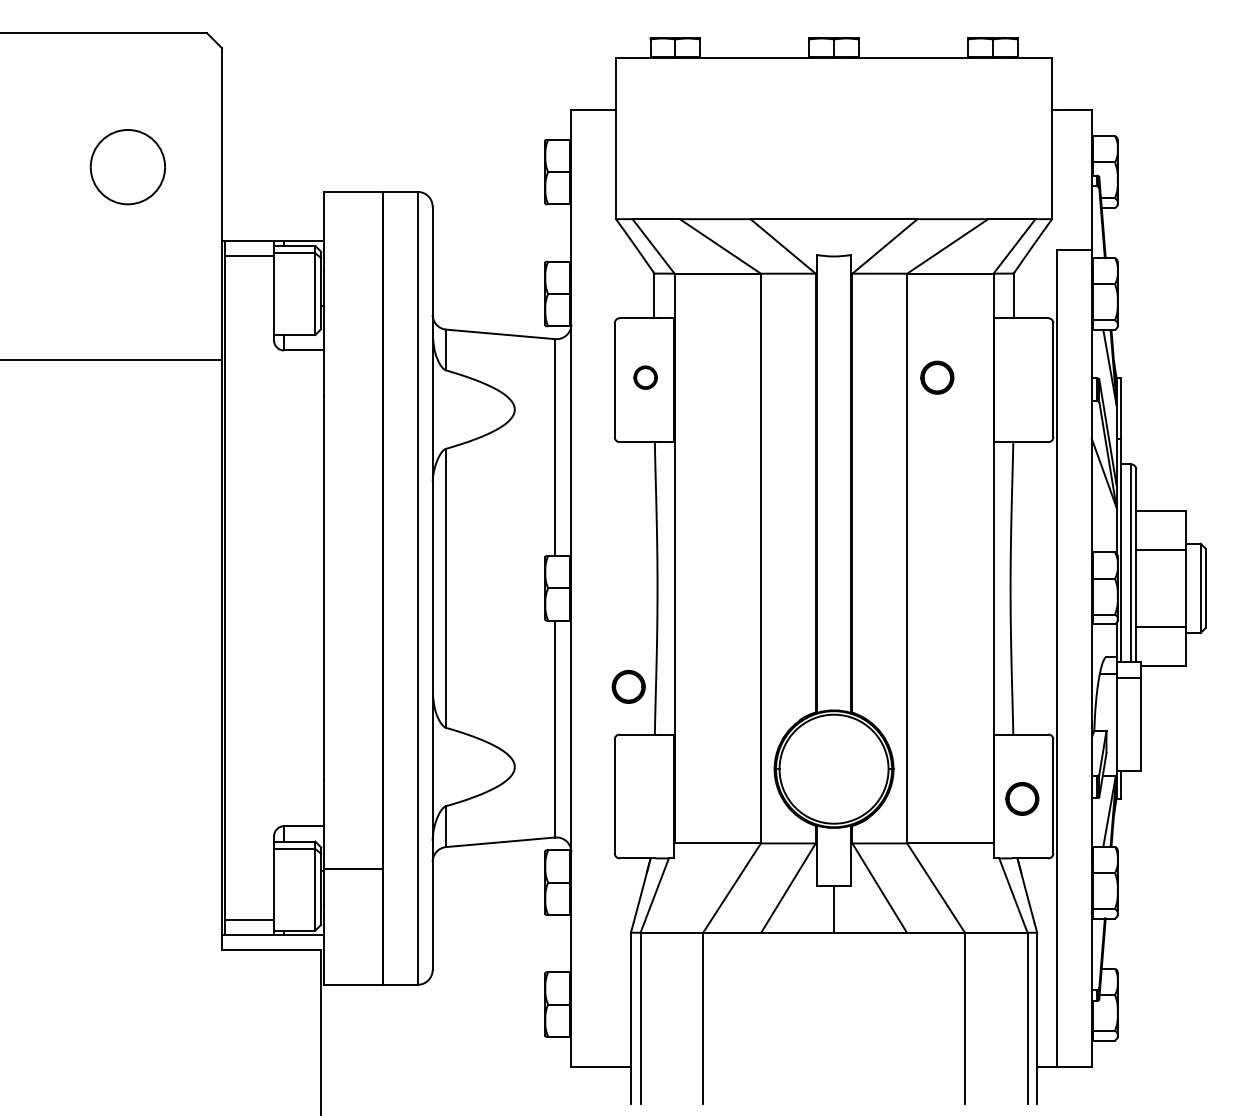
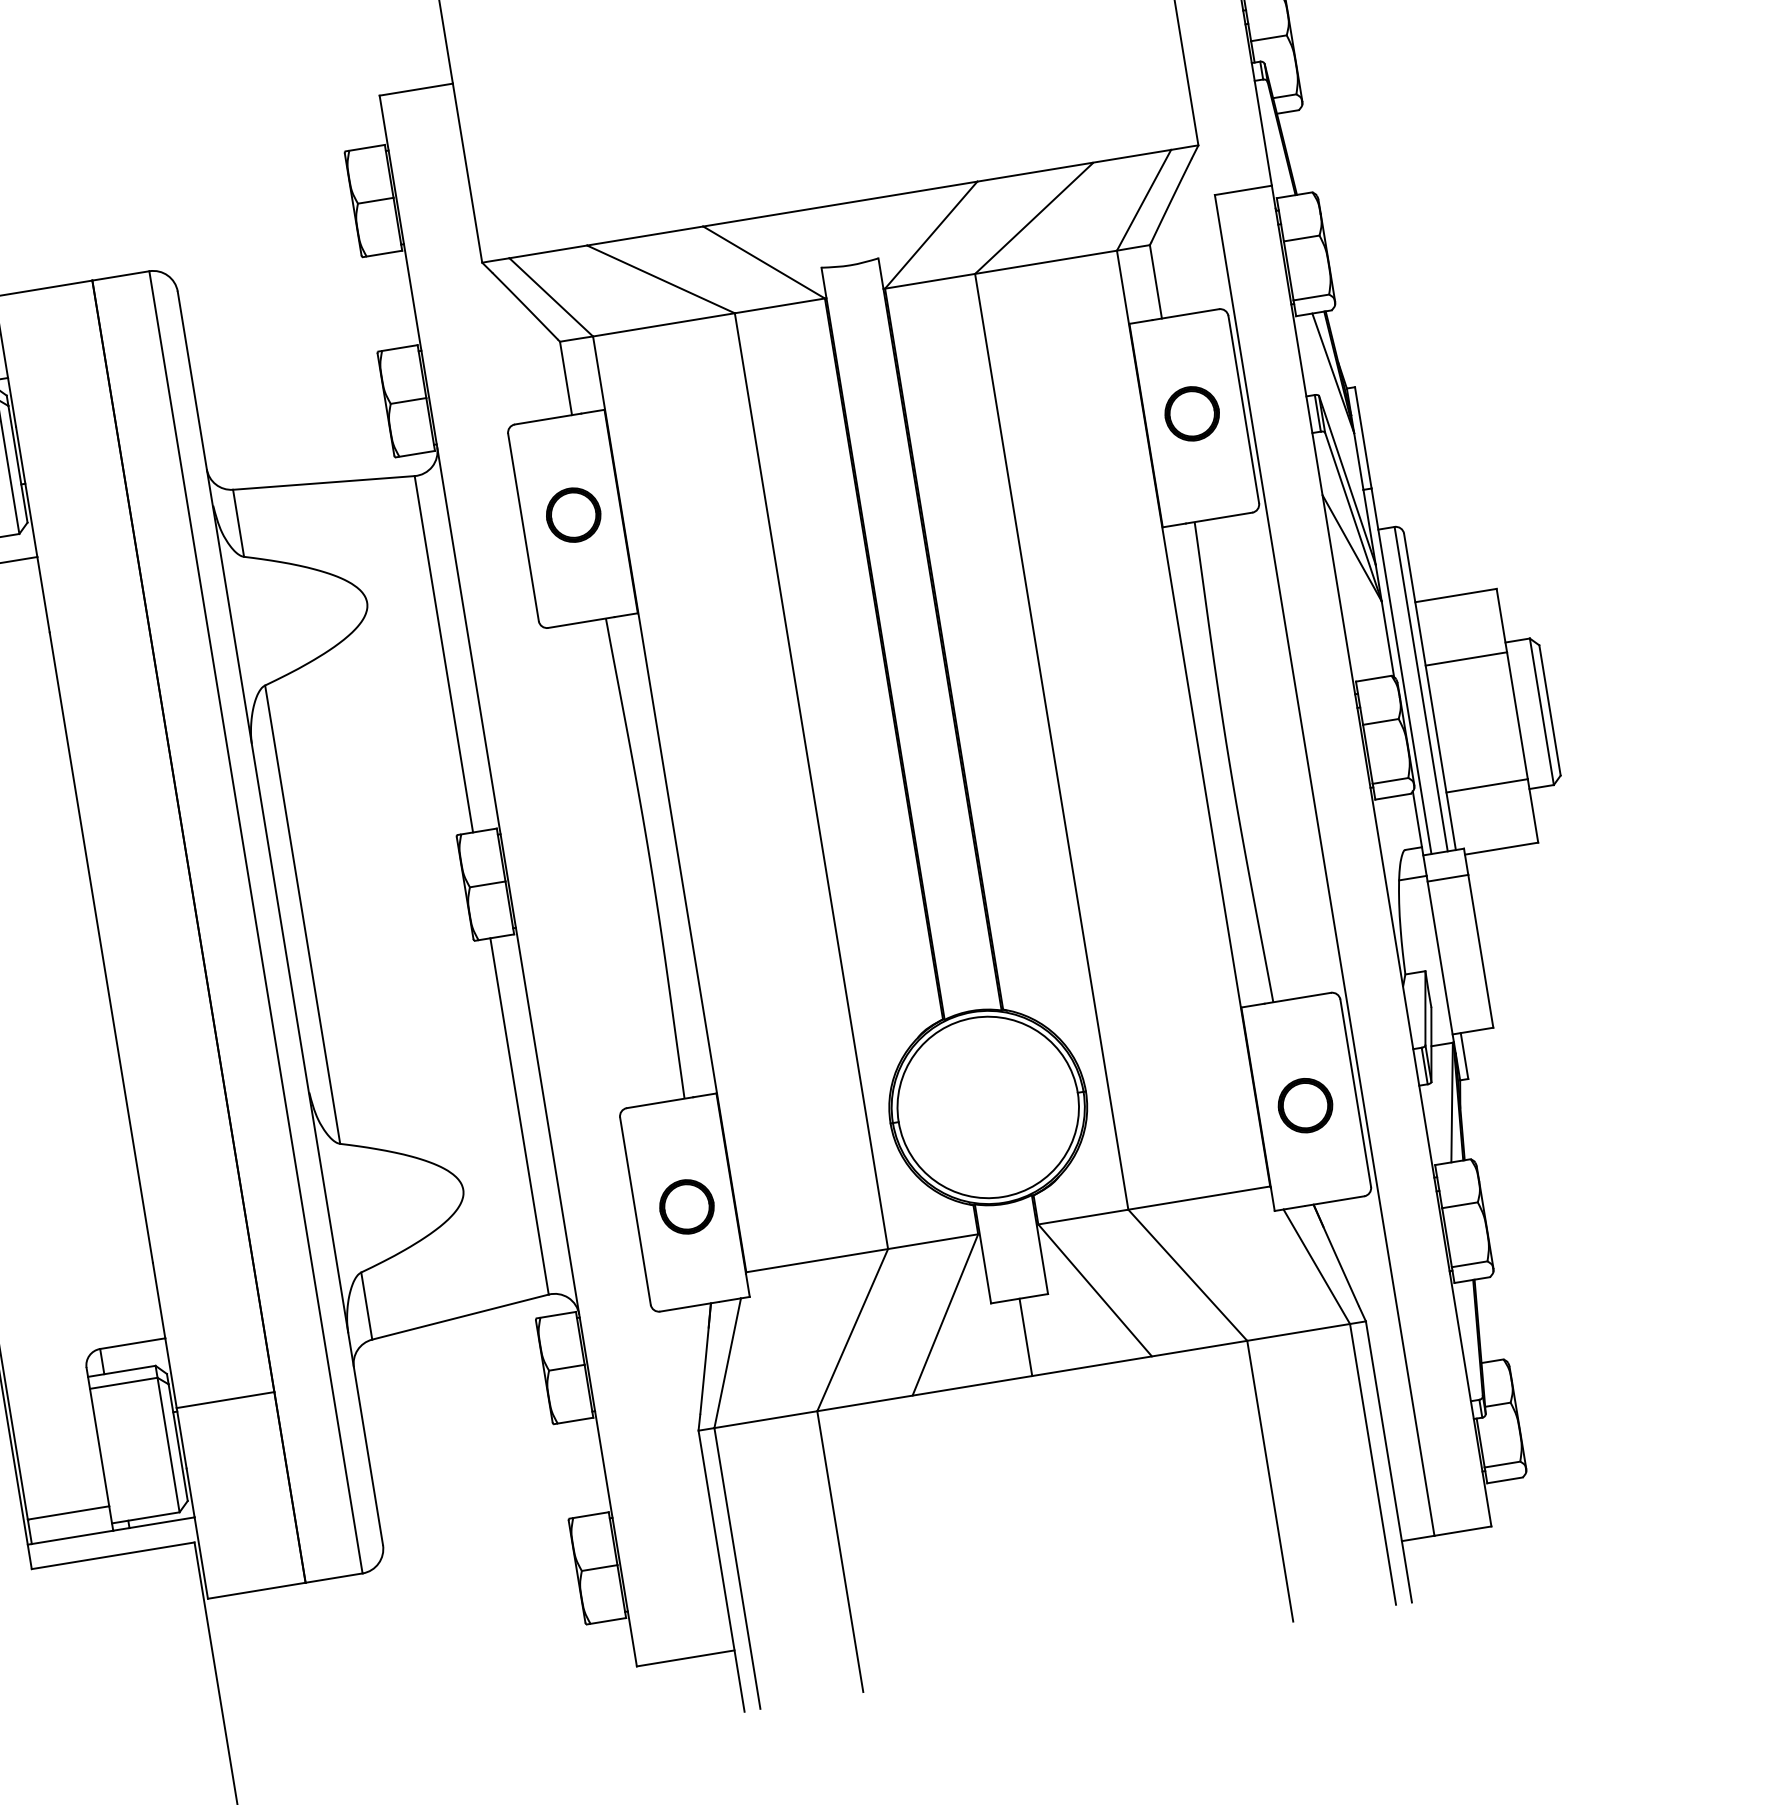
part: (645, 377) -> (573, 514), size x1.43
part: (937, 377) -> (1192, 413), moved
part: (628, 686) -> (686, 1206), moved

